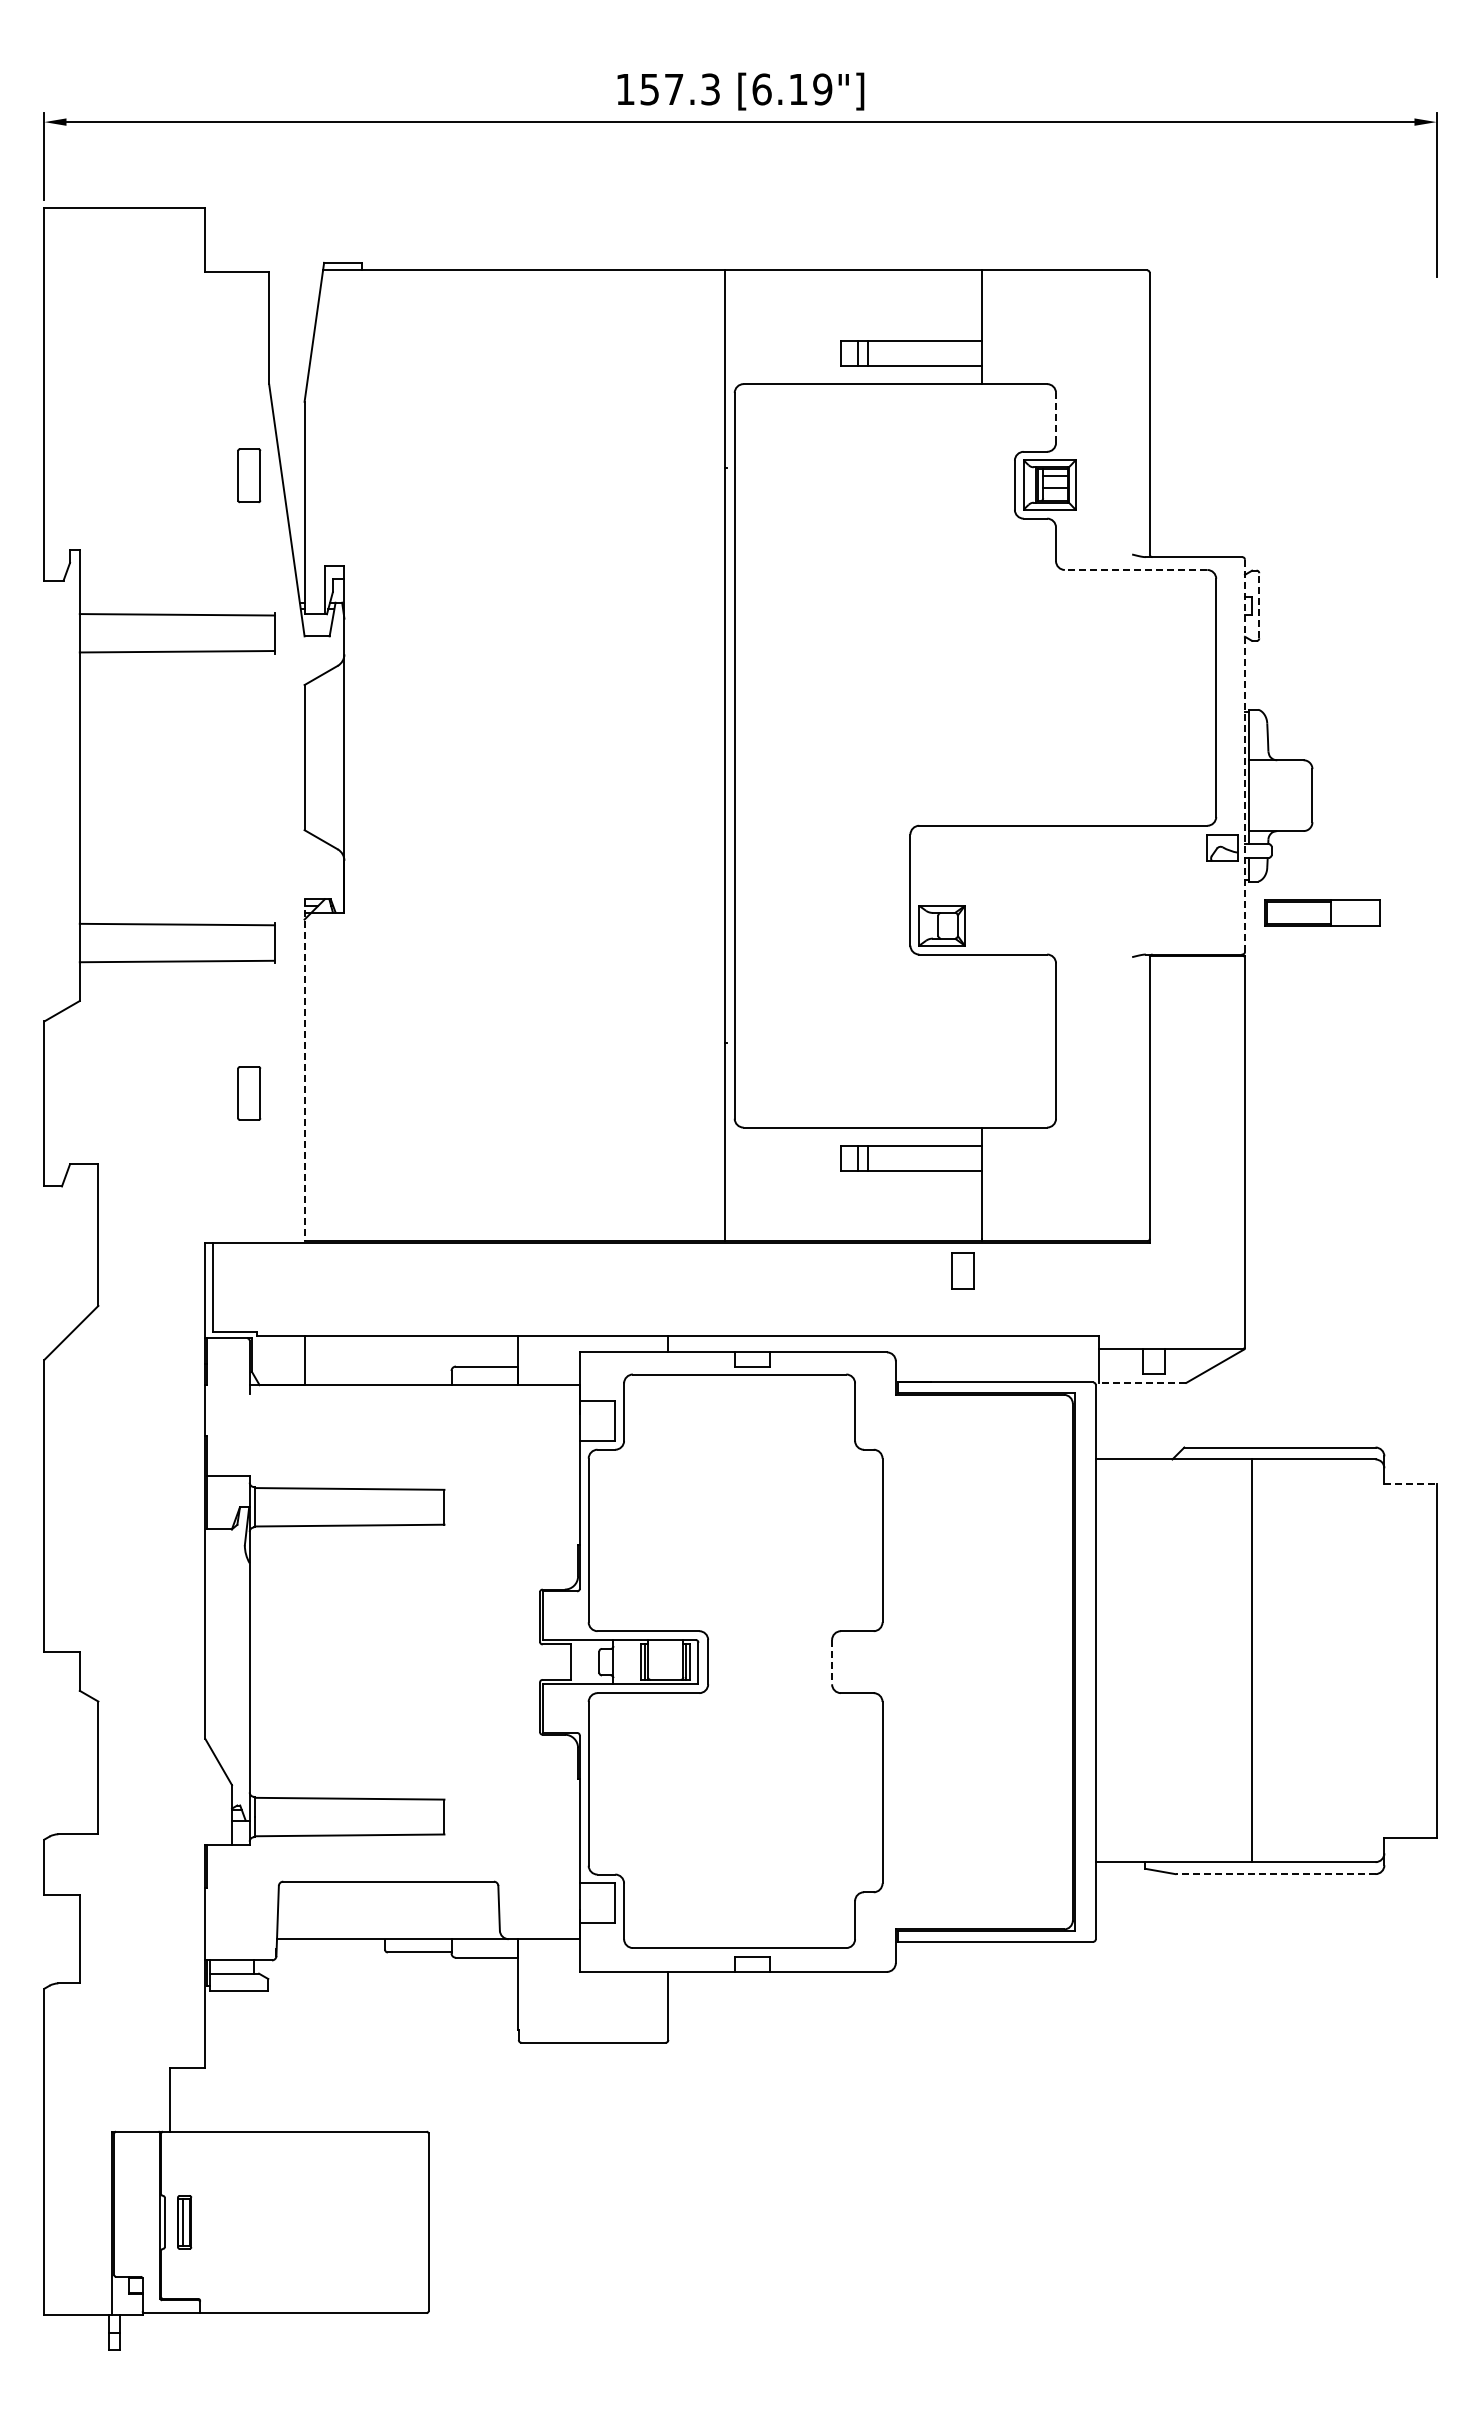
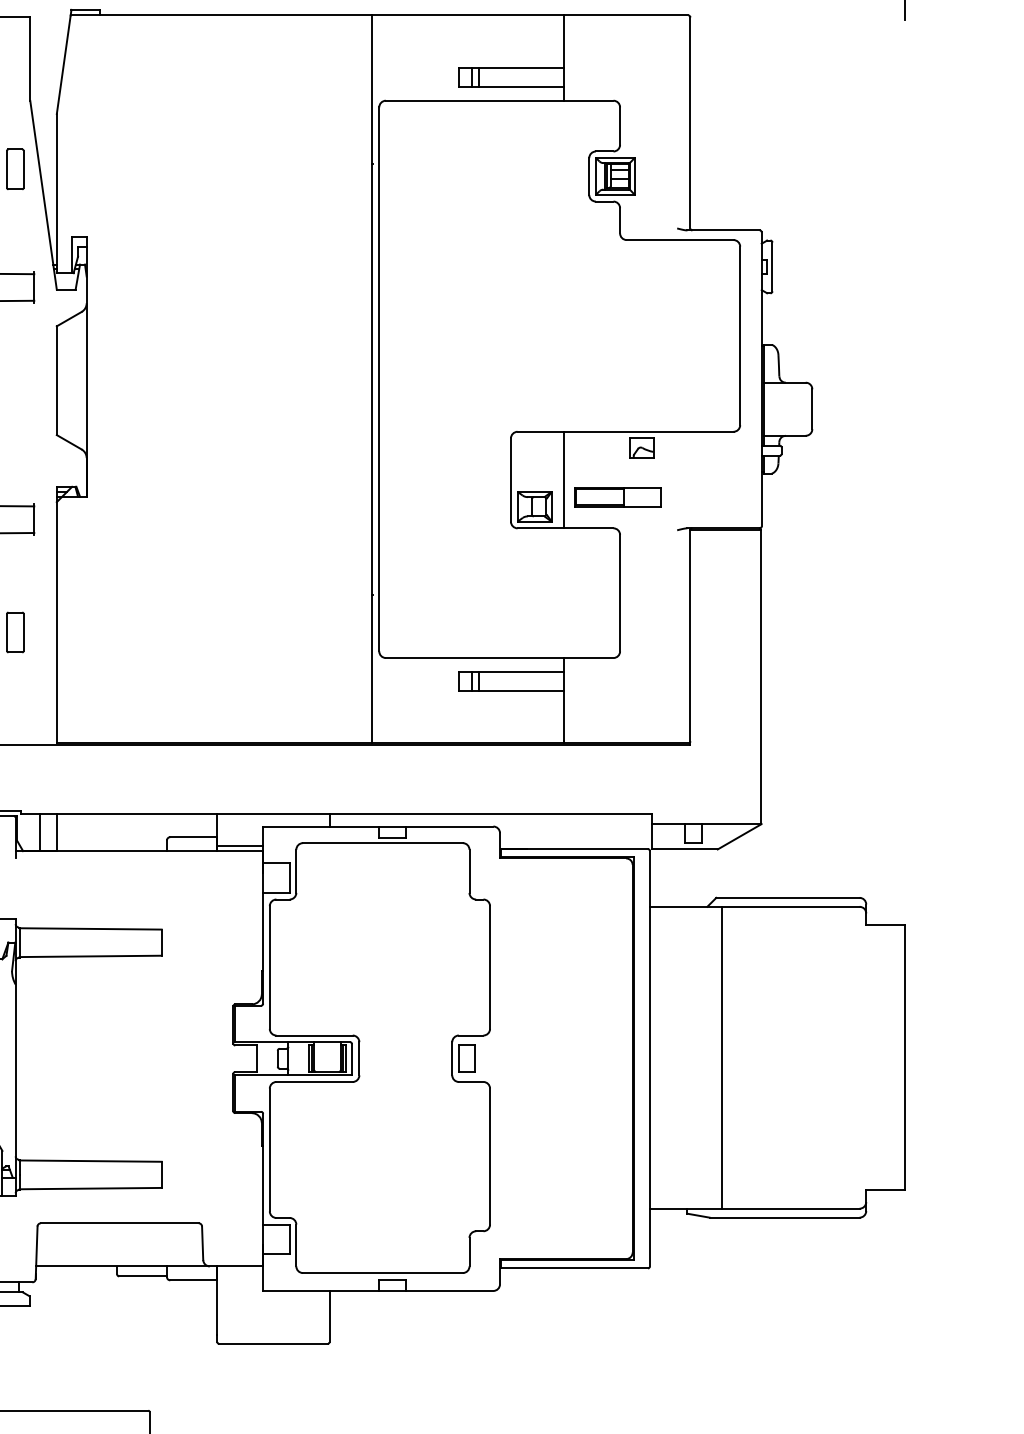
line: (1056, 417) -> (620, 125), dashed -> solid
line: (1135, 569) -> (679, 239), dashed -> solid
line: (1259, 605) -> (772, 266), dashed -> solid
line: (1244, 756) -> (761, 379), dashed -> solid
part: (1222, 847) -> (642, 448), moved
line: (981, 889) -> (564, 479), added
part: (1322, 912) -> (617, 496), moved
line: (304, 1070) -> (56, 615), dashed -> solid
part: (962, 1270) -> (466, 1058), moved
line: (281, 1360) -> (39, 832), added
line: (548, 1378) -> (239, 846), added
line: (1142, 1382) -> (684, 849), dashed -> solid
line: (1410, 1483) -> (885, 924), dashed -> solid
line: (1252, 1660) -> (721, 1057), moved
line: (832, 1662) -> (452, 1059), dashed -> solid
line: (1275, 1874) -> (784, 1217), dashed -> solid

